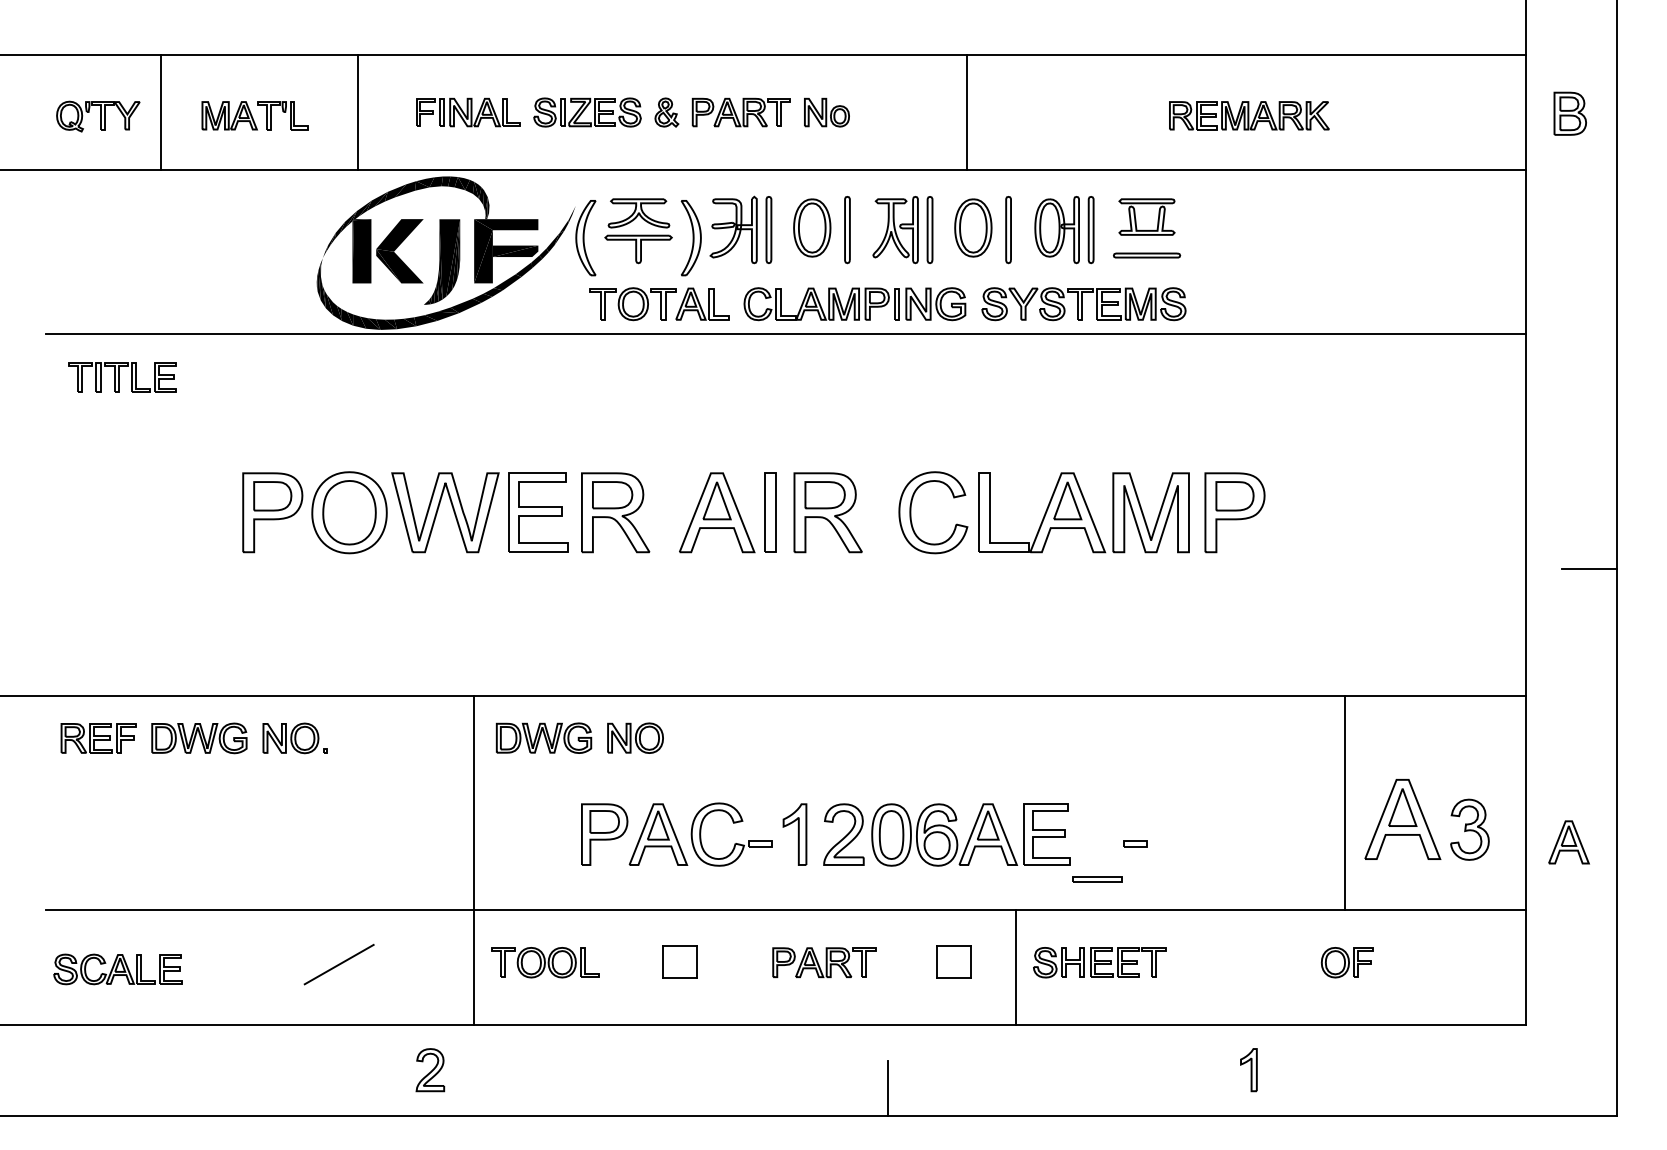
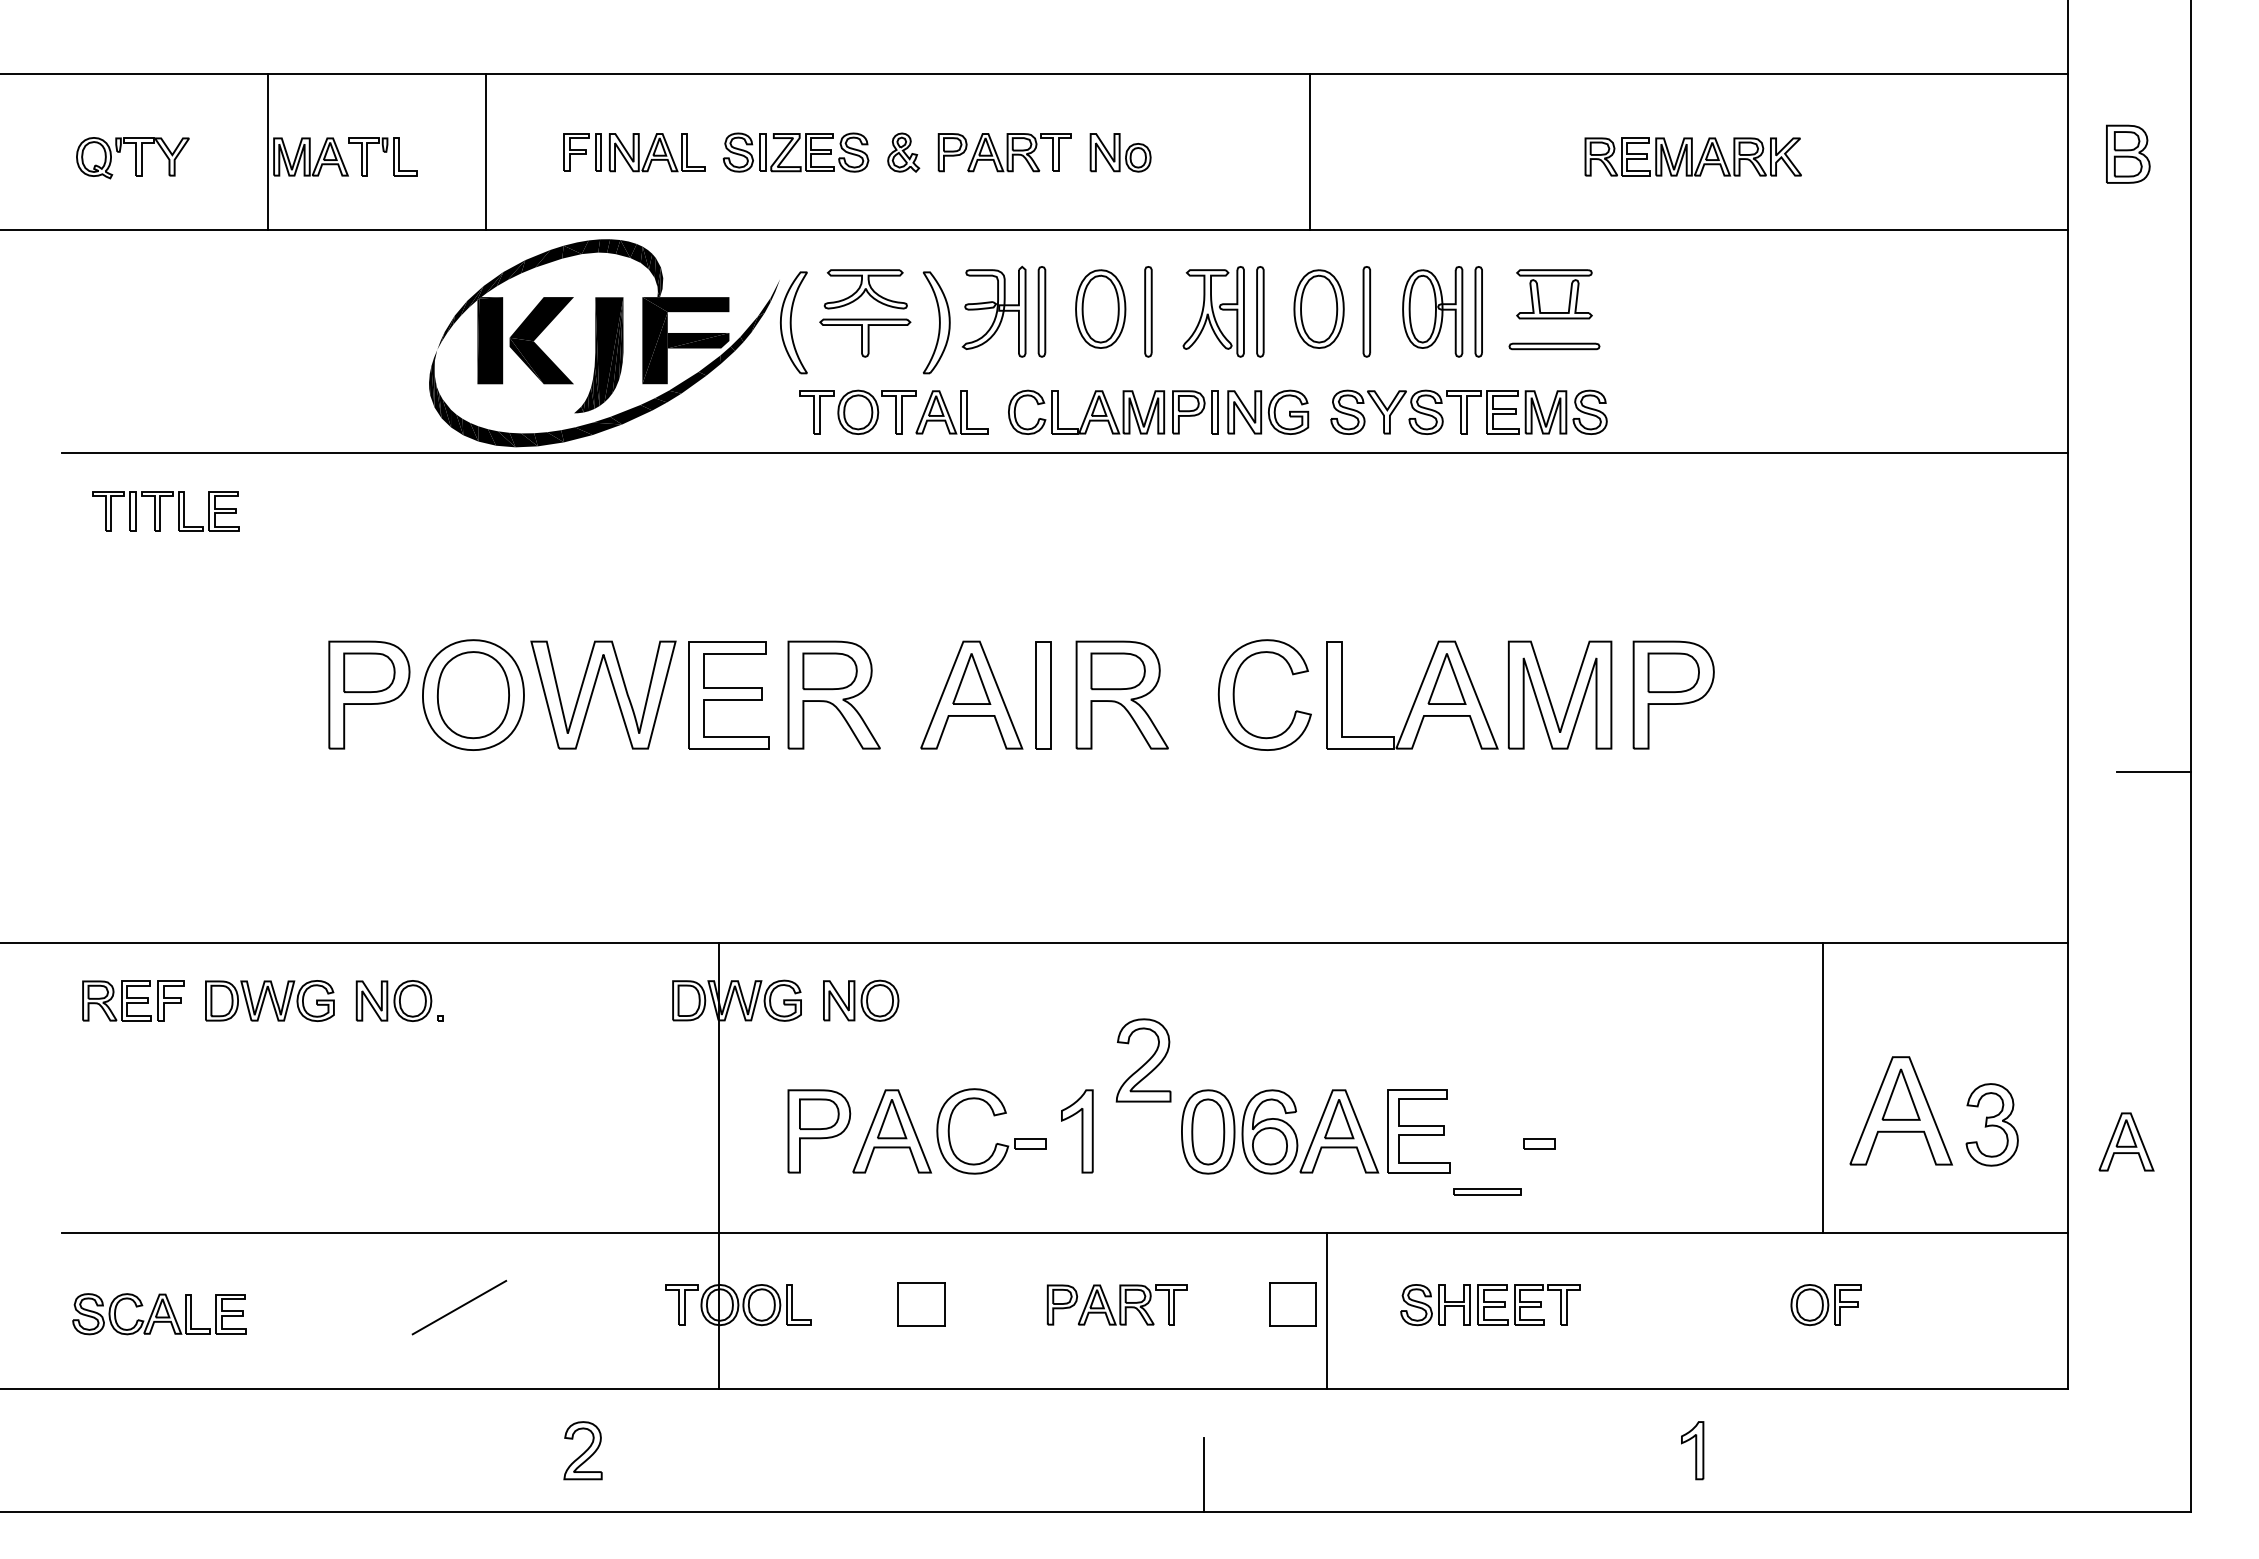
line: (161, 112) -> (268, 152), moved
part: (843, 834) -> (1143, 1060), moved
line: (473, 859) -> (718, 1165), moved
line: (1015, 966) -> (1326, 1310), moved

